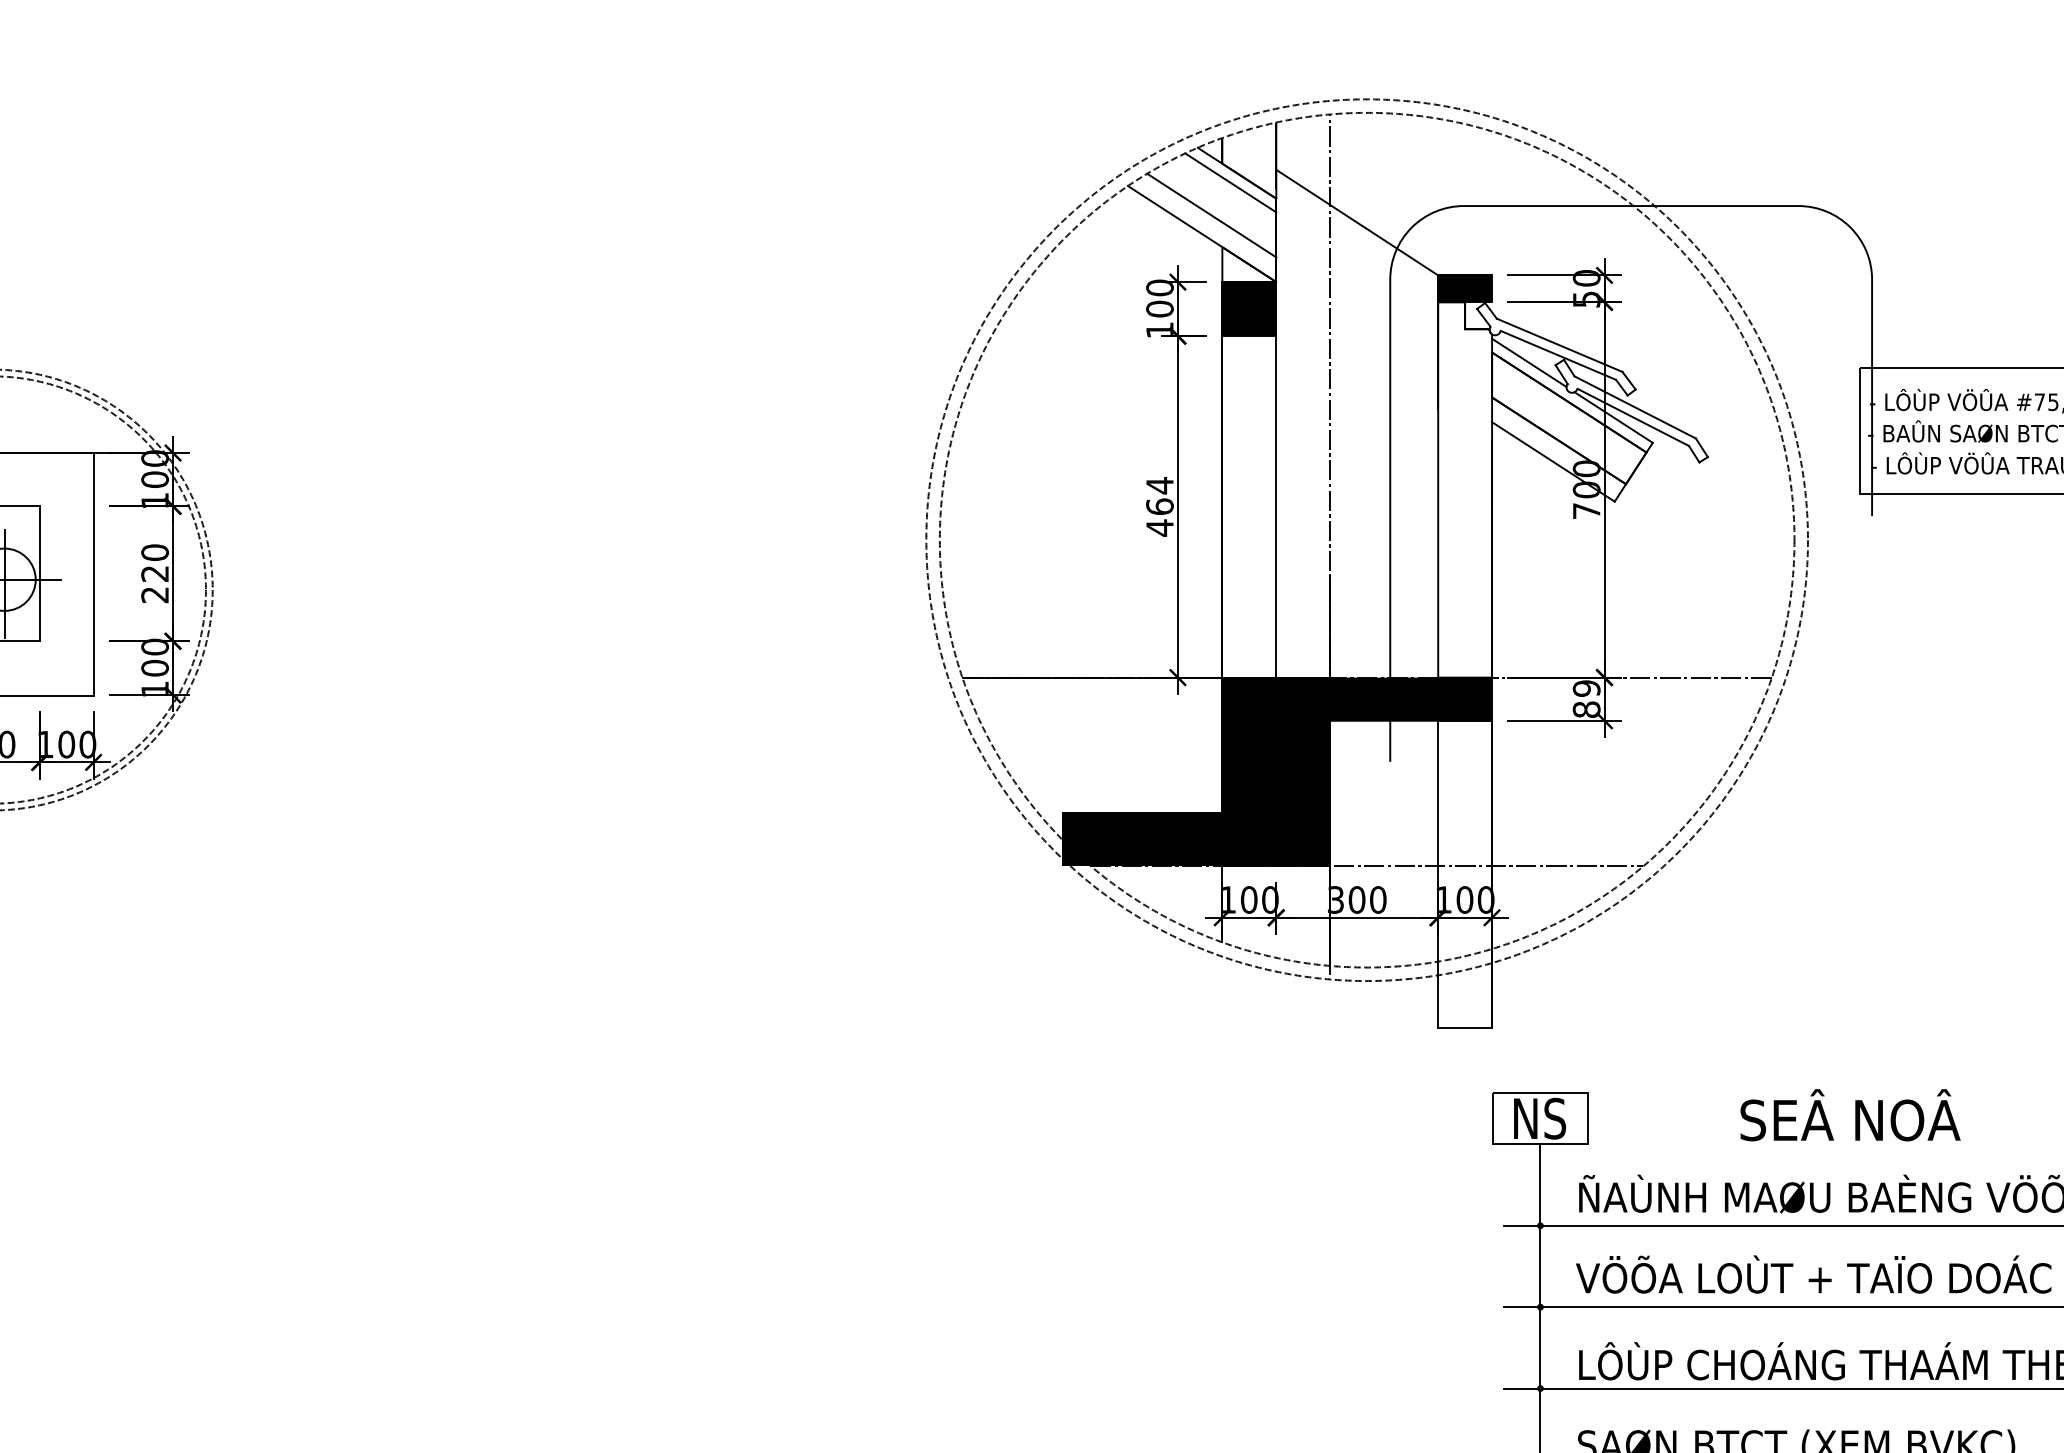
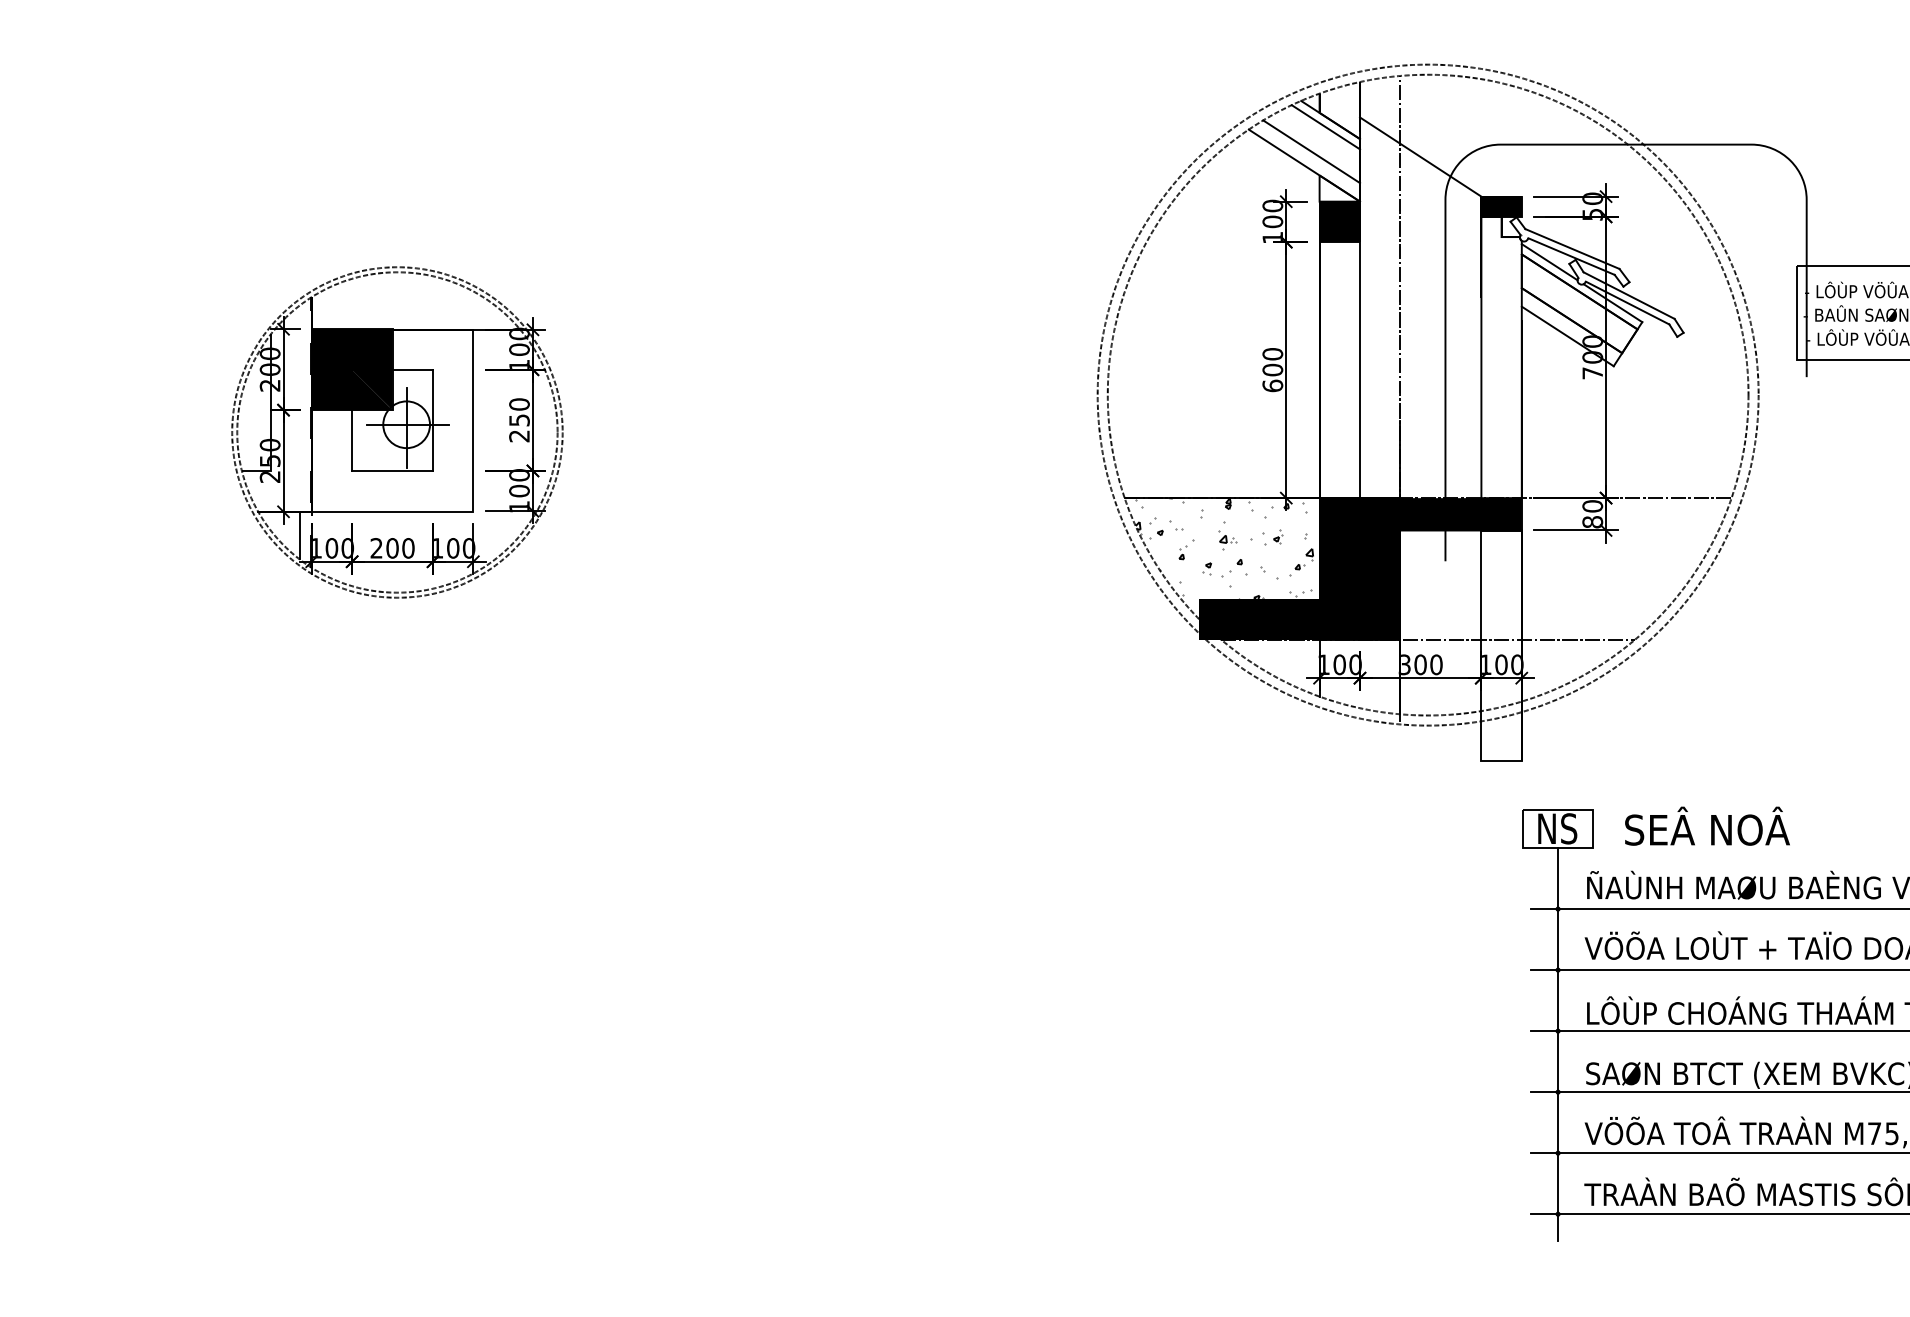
text: (1159, 506) -> (1272, 369), 464 -> 600
text: (155, 574) -> (519, 420), 220 -> 250
text: (1586, 688) -> (1592, 506), 89 -> 80
hatch: (1095, 744) -> (1224, 548), added
text: (1850, 1114) -> (1707, 825), moved

